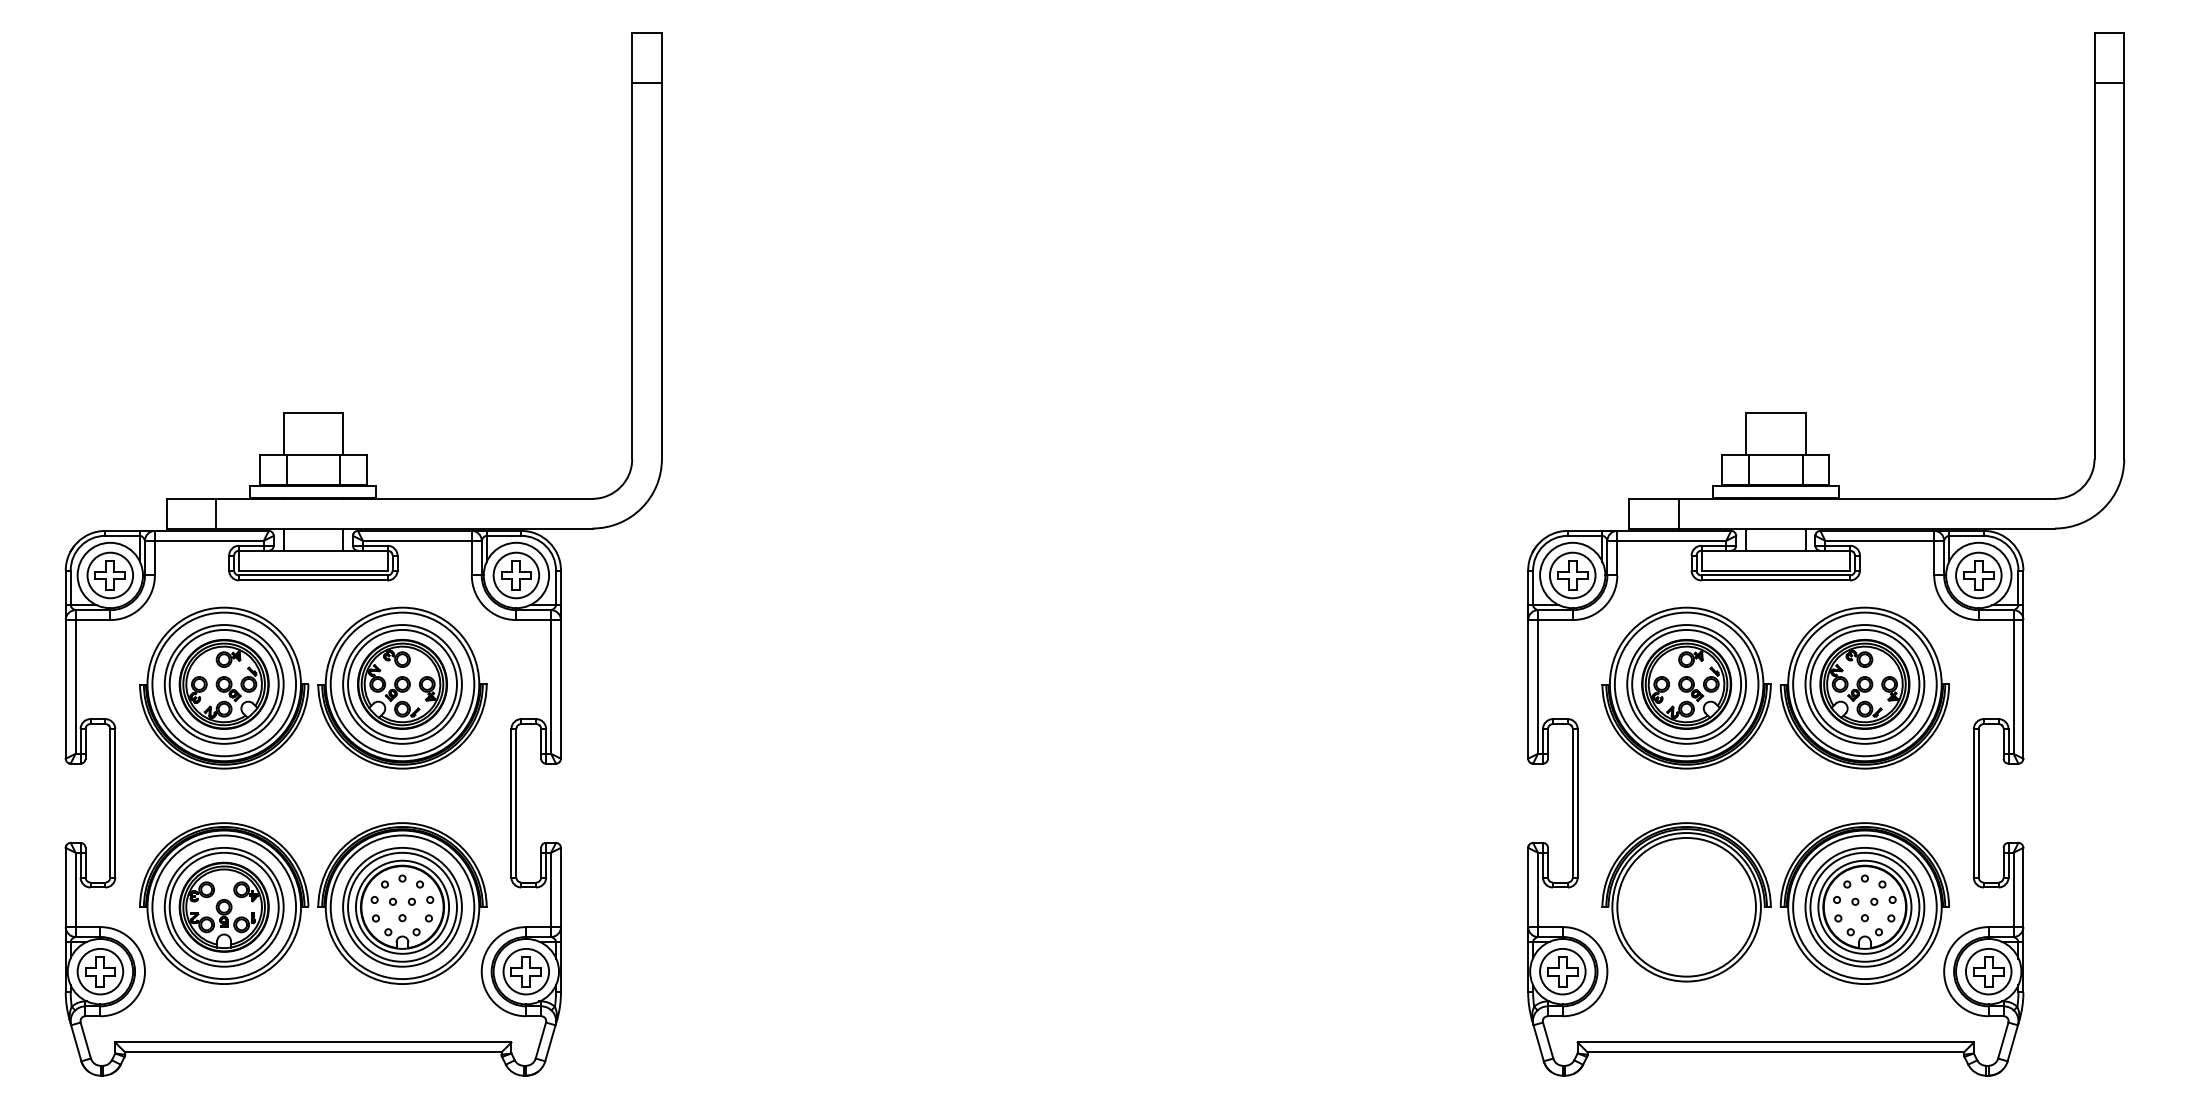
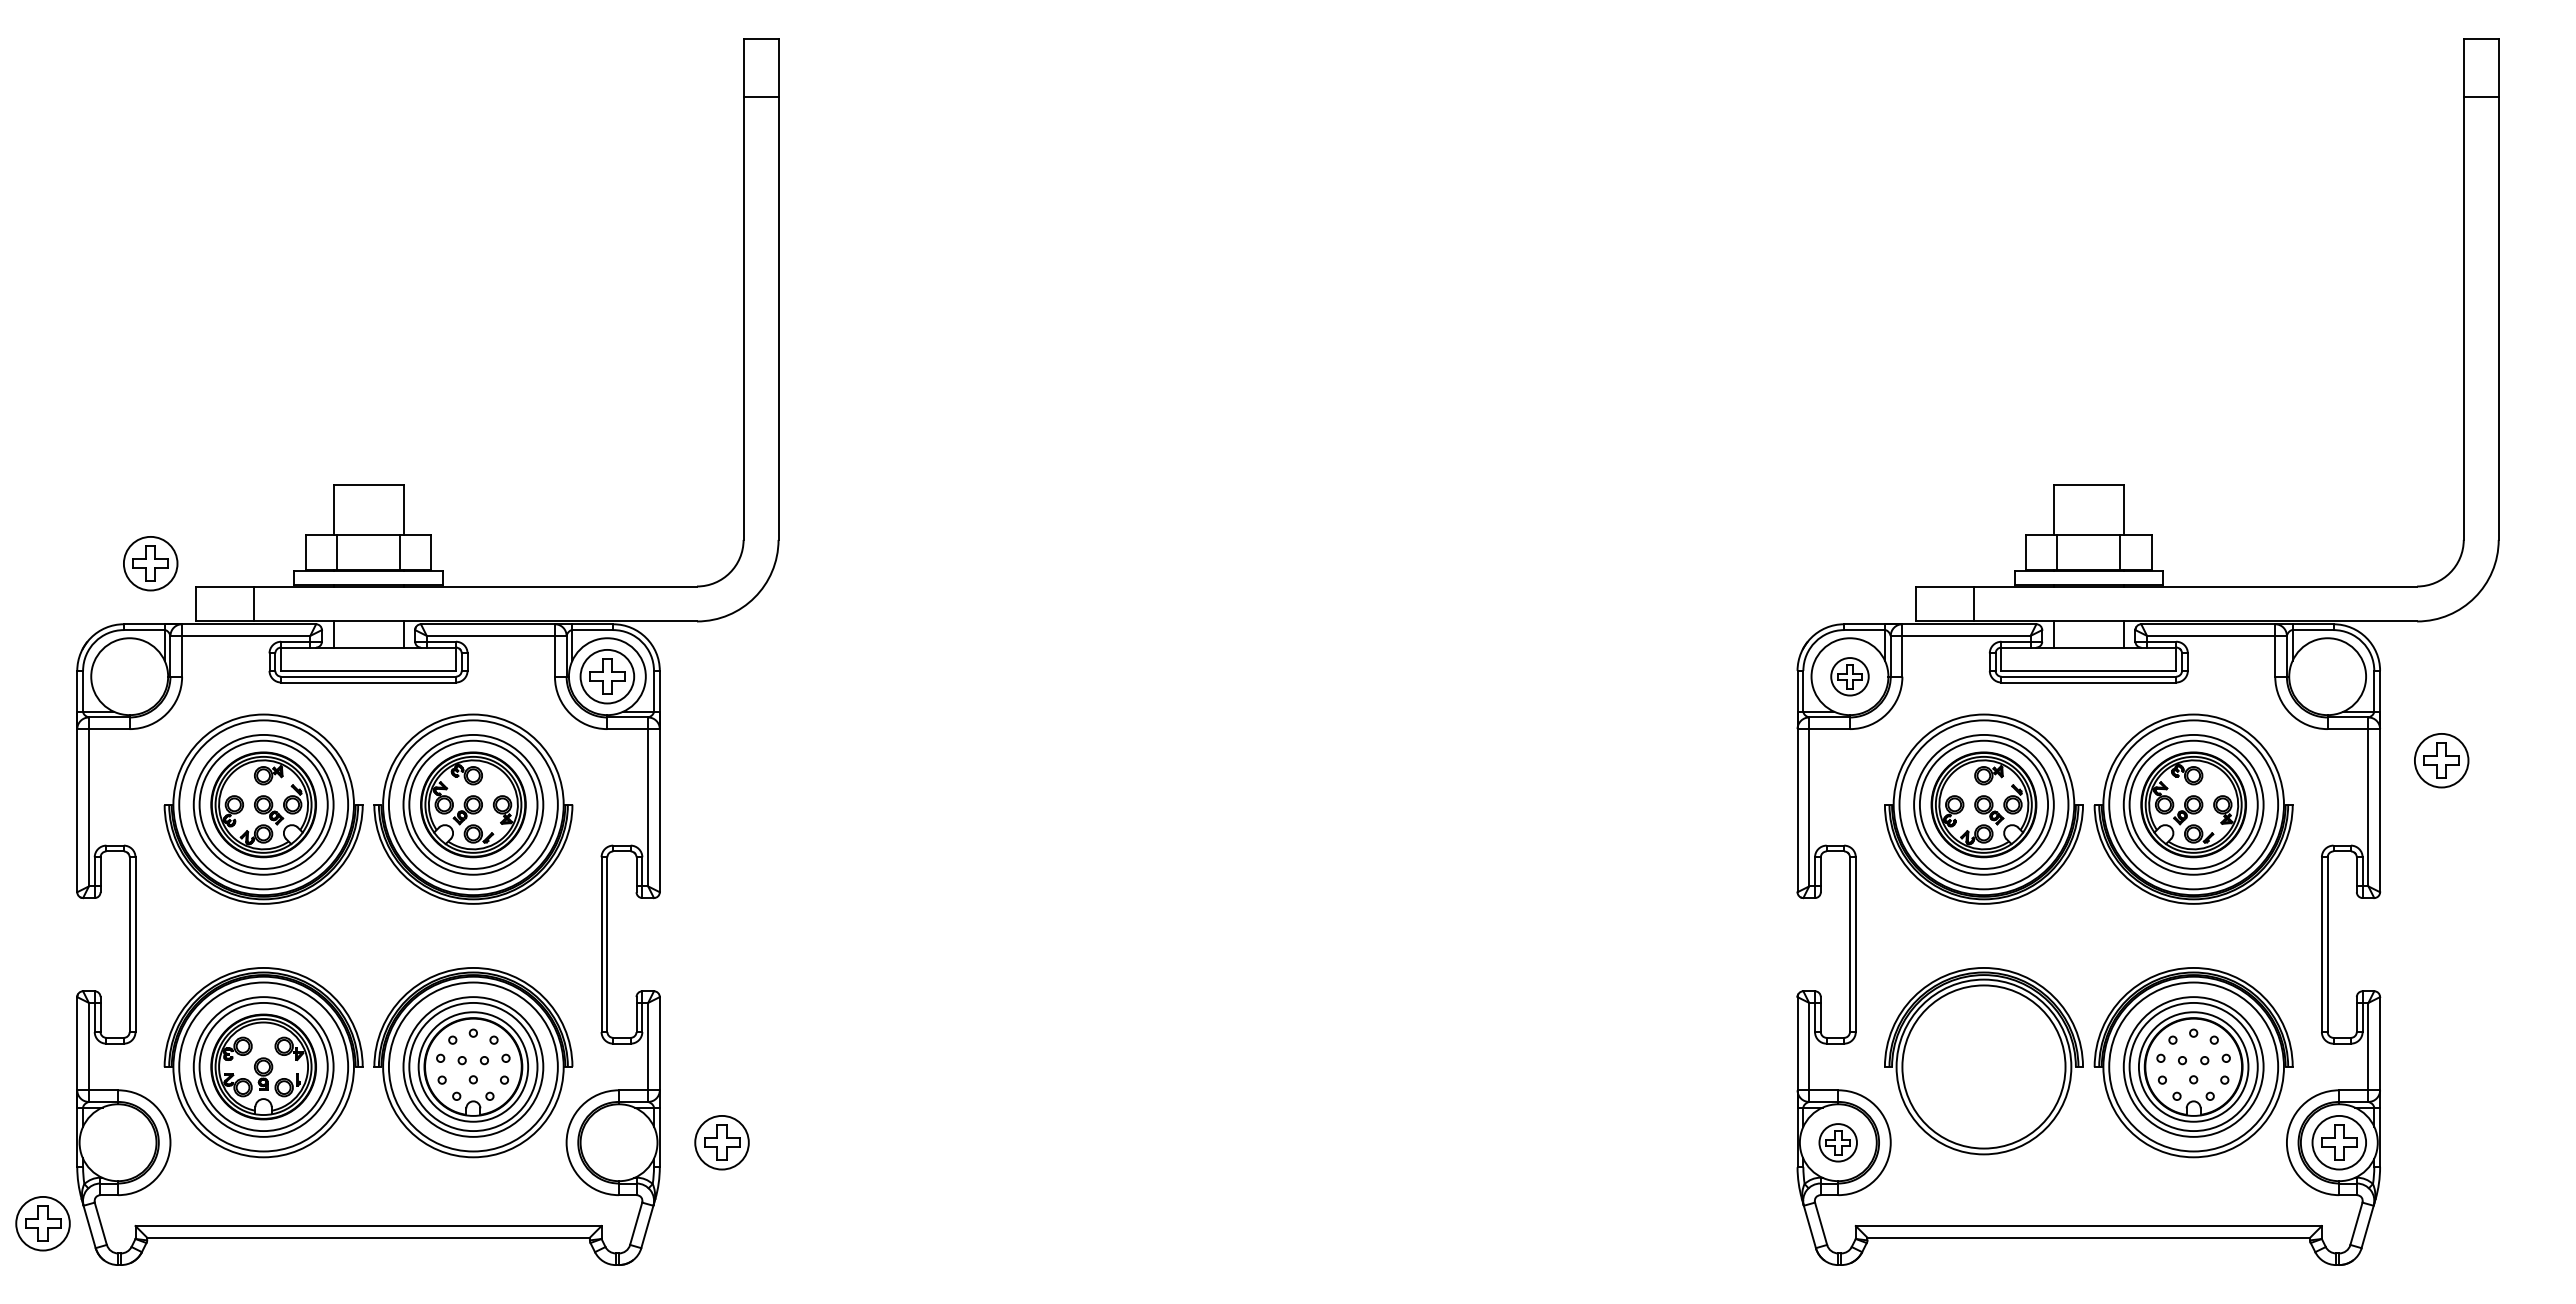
part: (110, 575) -> (150, 563), moved
part: (1572, 575) -> (1849, 676), size x0.7
part: (1978, 575) -> (2441, 760), moved
part: (99, 971) -> (42, 1223), moved
part: (525, 971) -> (721, 1142), moved
part: (1562, 971) -> (1837, 1142), size x0.7

